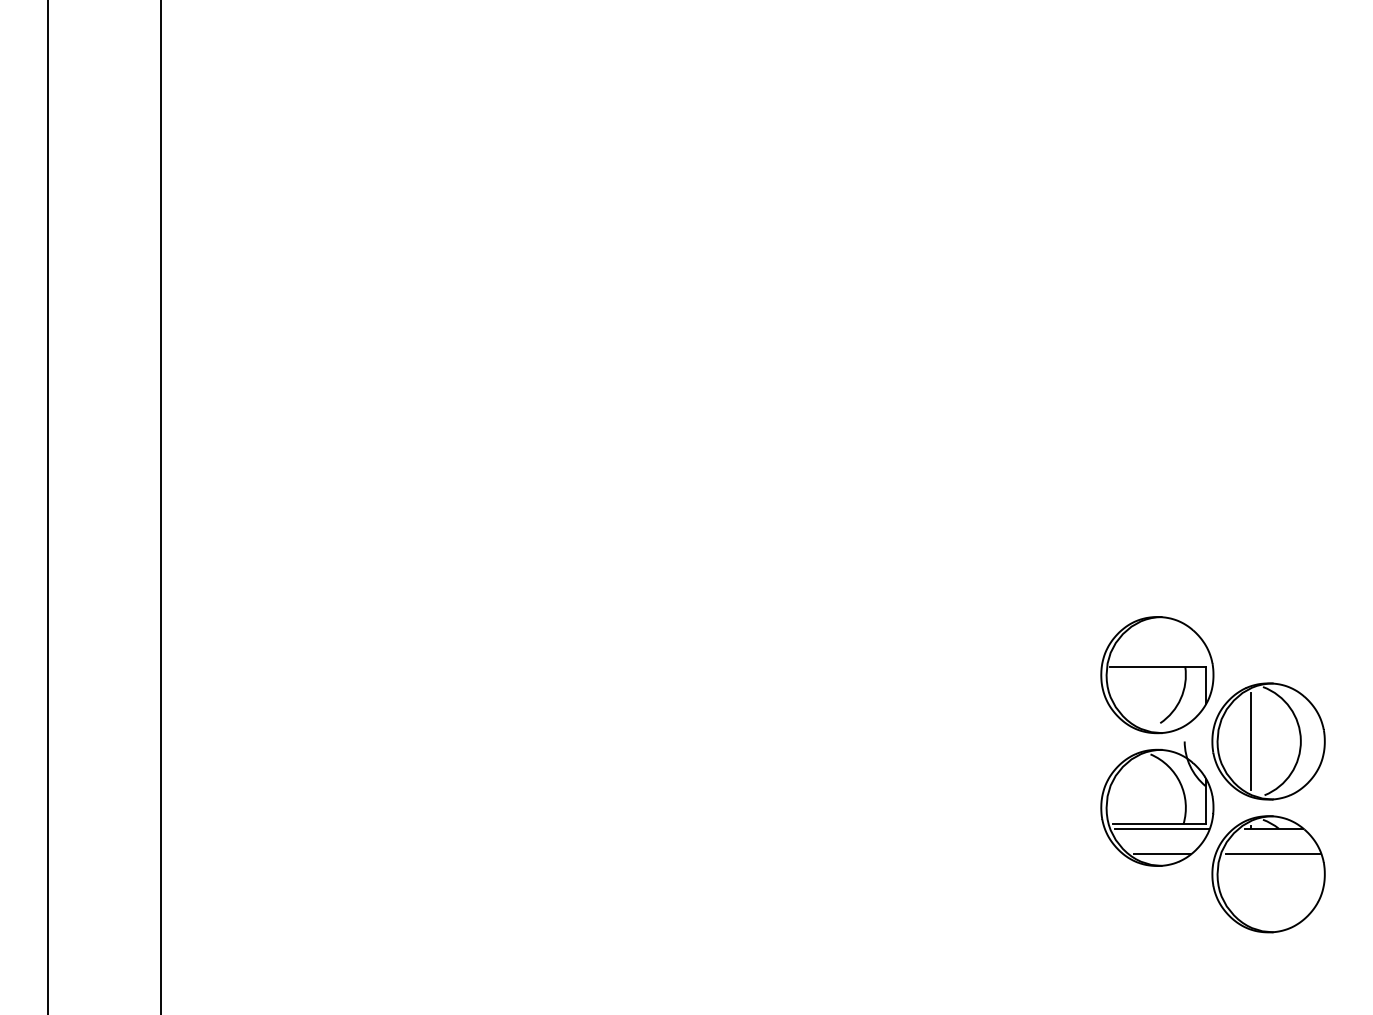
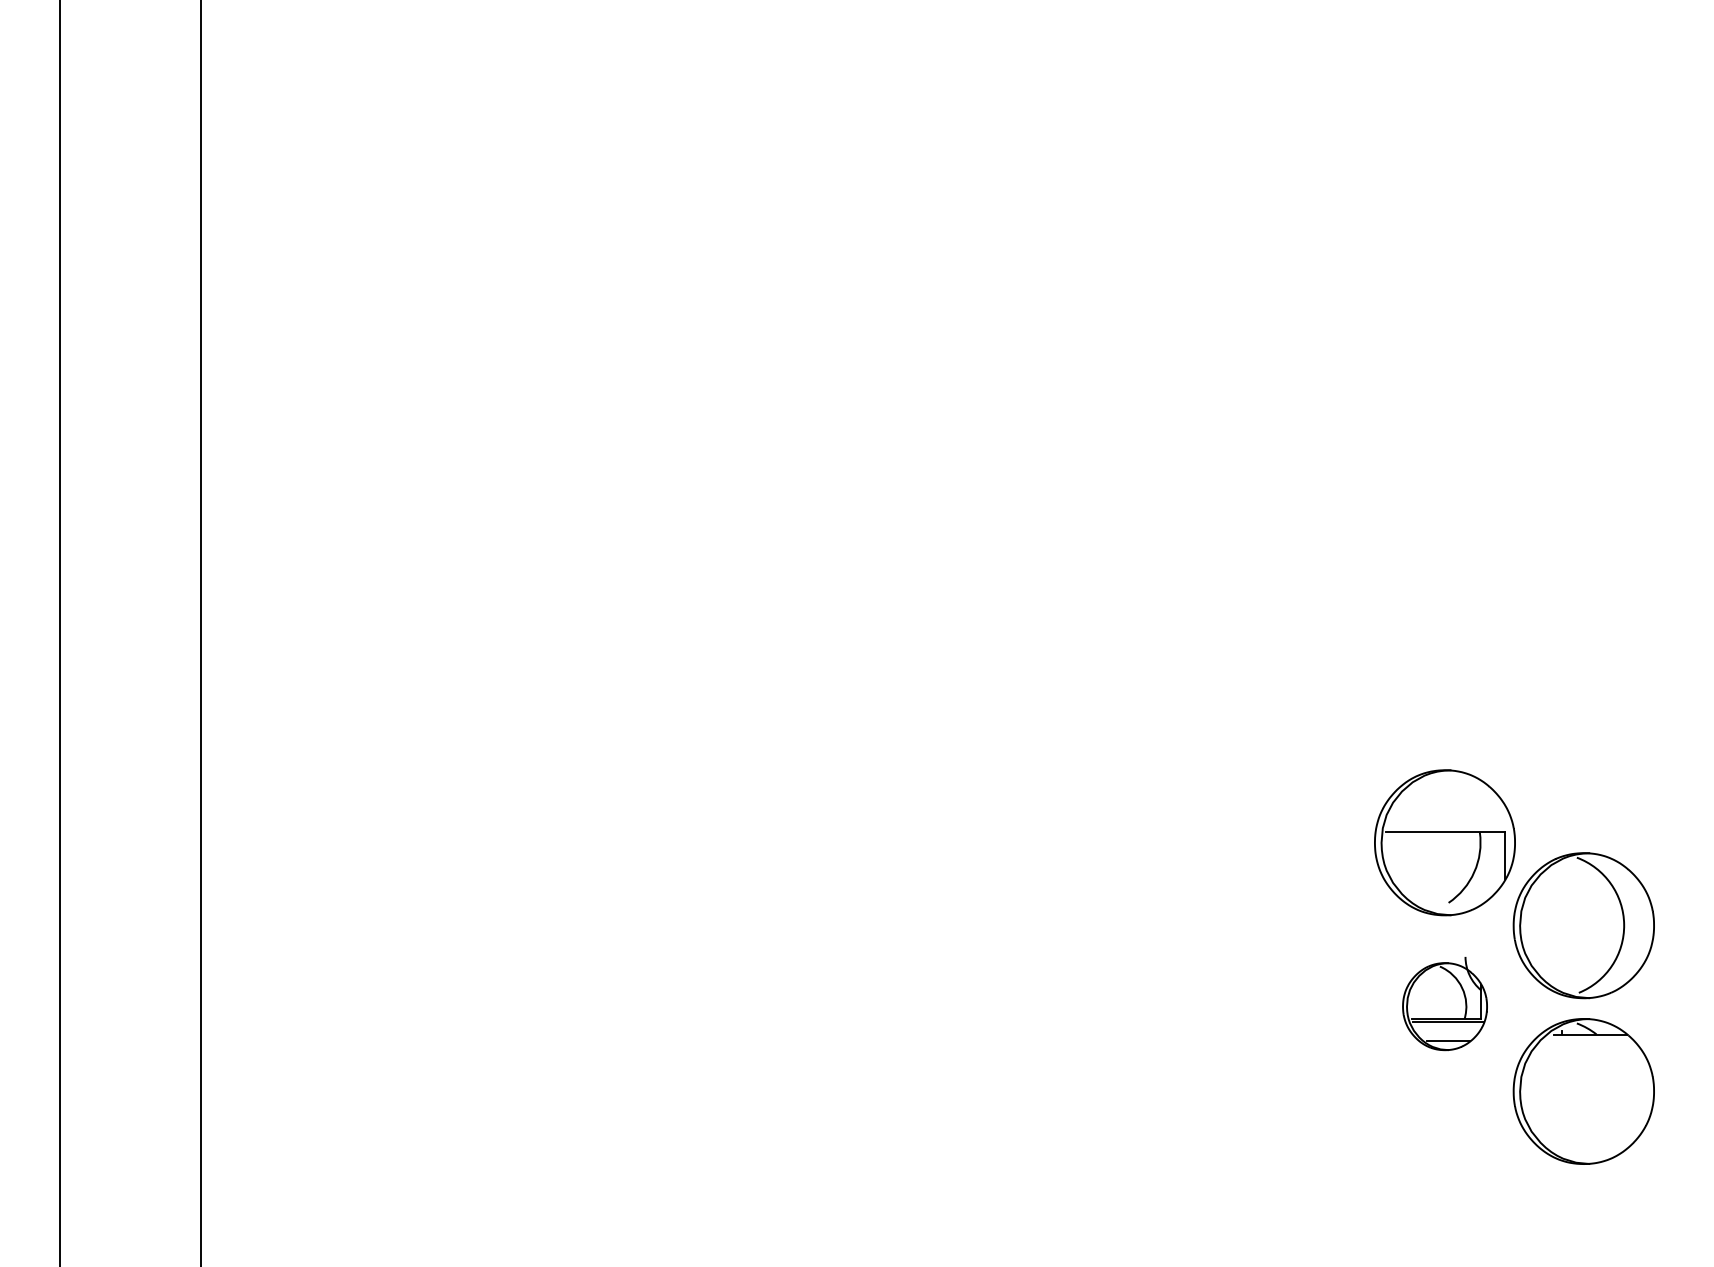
line: (1251, 740) -> (1562, 924), removed
part: (1157, 803) -> (1445, 1003), size x0.6
line: (1272, 853) -> (1588, 1065), removed

